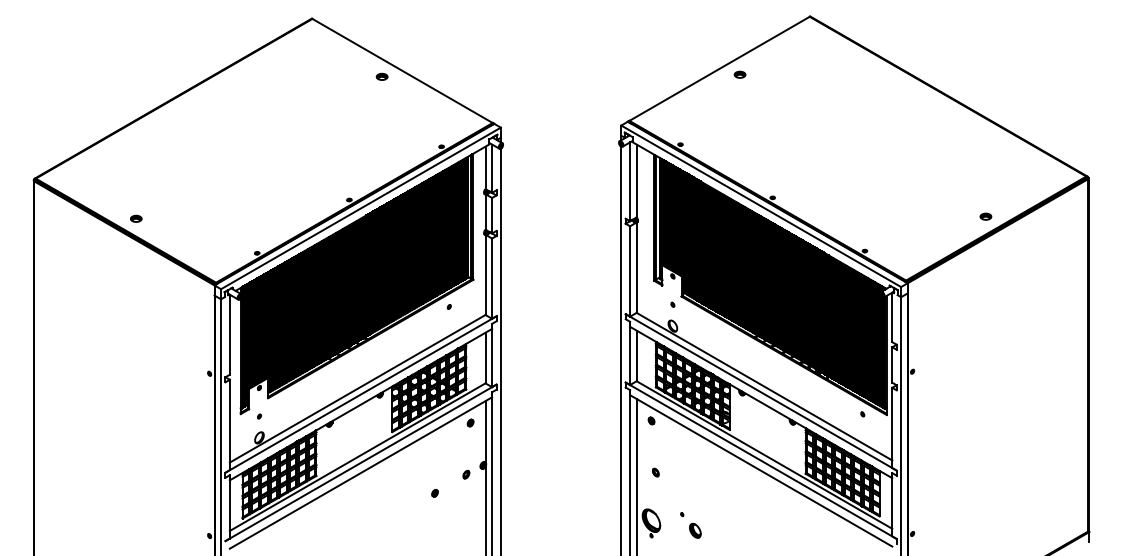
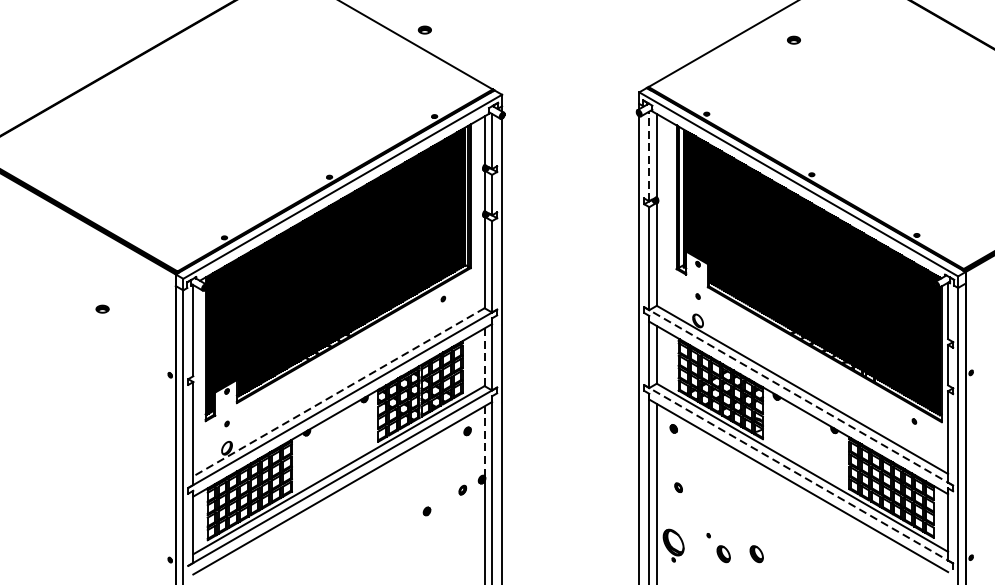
part: (739, 74) -> (793, 39), moved
part: (381, 76) -> (424, 29), moved
line: (630, 181) -> (649, 156), solid -> dashed
part: (136, 218) -> (102, 308), moved
line: (485, 357) -> (484, 356), solid -> dashed
line: (357, 388) -> (338, 391), solid -> dashed
line: (760, 392) -> (797, 396), solid -> dashed
line: (485, 431) -> (484, 440), solid -> dashed
line: (760, 460) -> (797, 474), solid -> dashed
part: (724, 530) -> (756, 553), added

